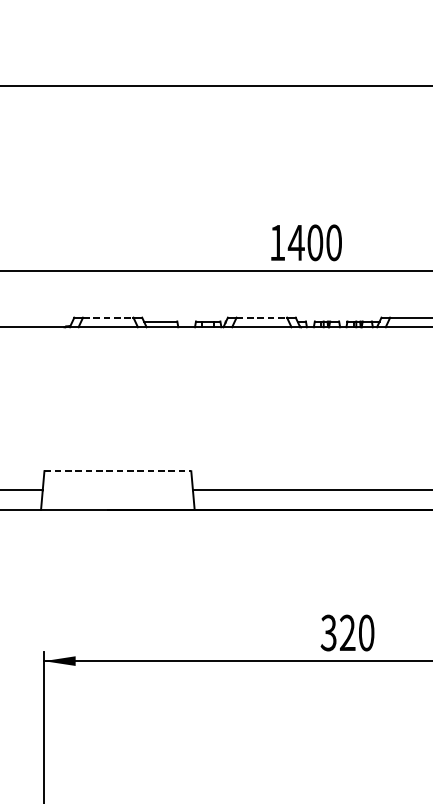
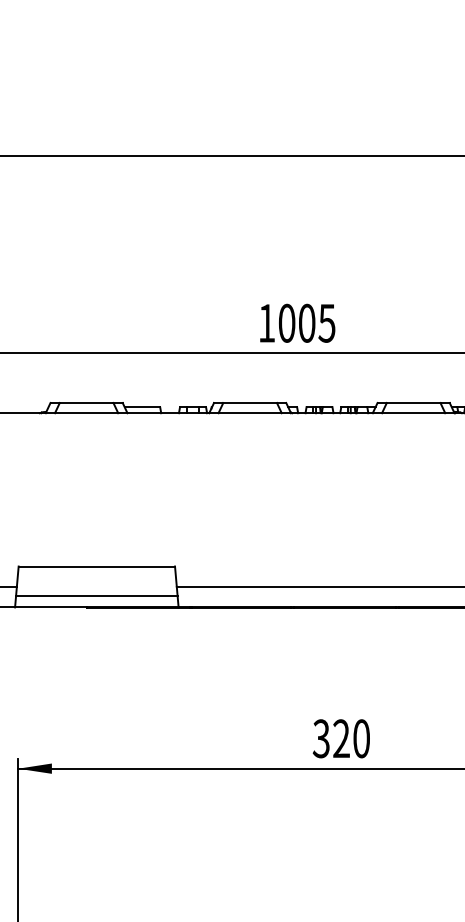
text: (314, 242) -> (306, 322), 1400 -> 1005
line: (108, 318) -> (86, 403), dashed -> solid
line: (262, 318) -> (250, 403), dashed -> solid
line: (118, 471) -> (97, 566), dashed -> solid
line: (117, 498) -> (96, 595), added

